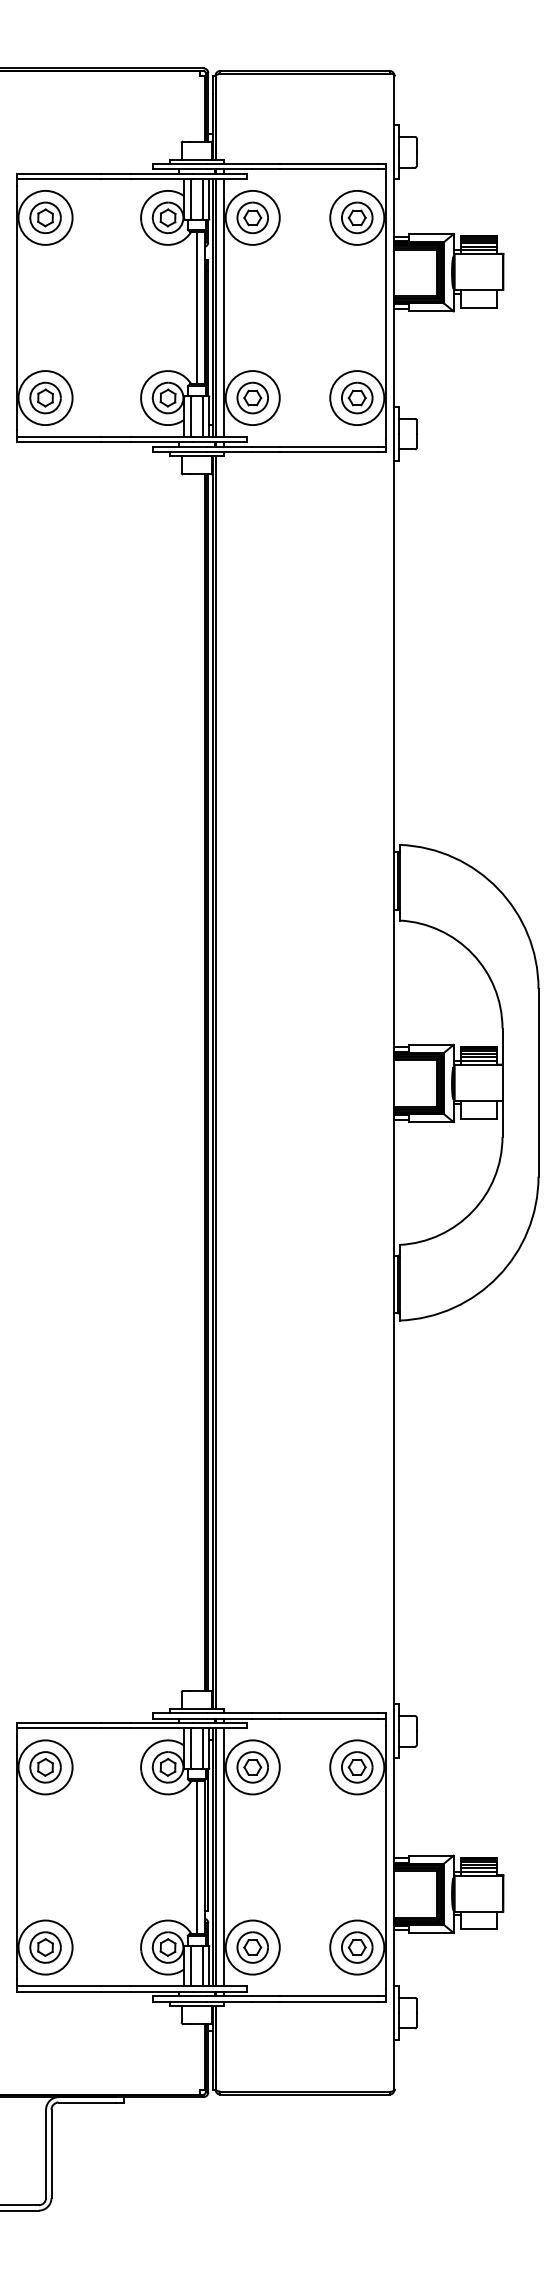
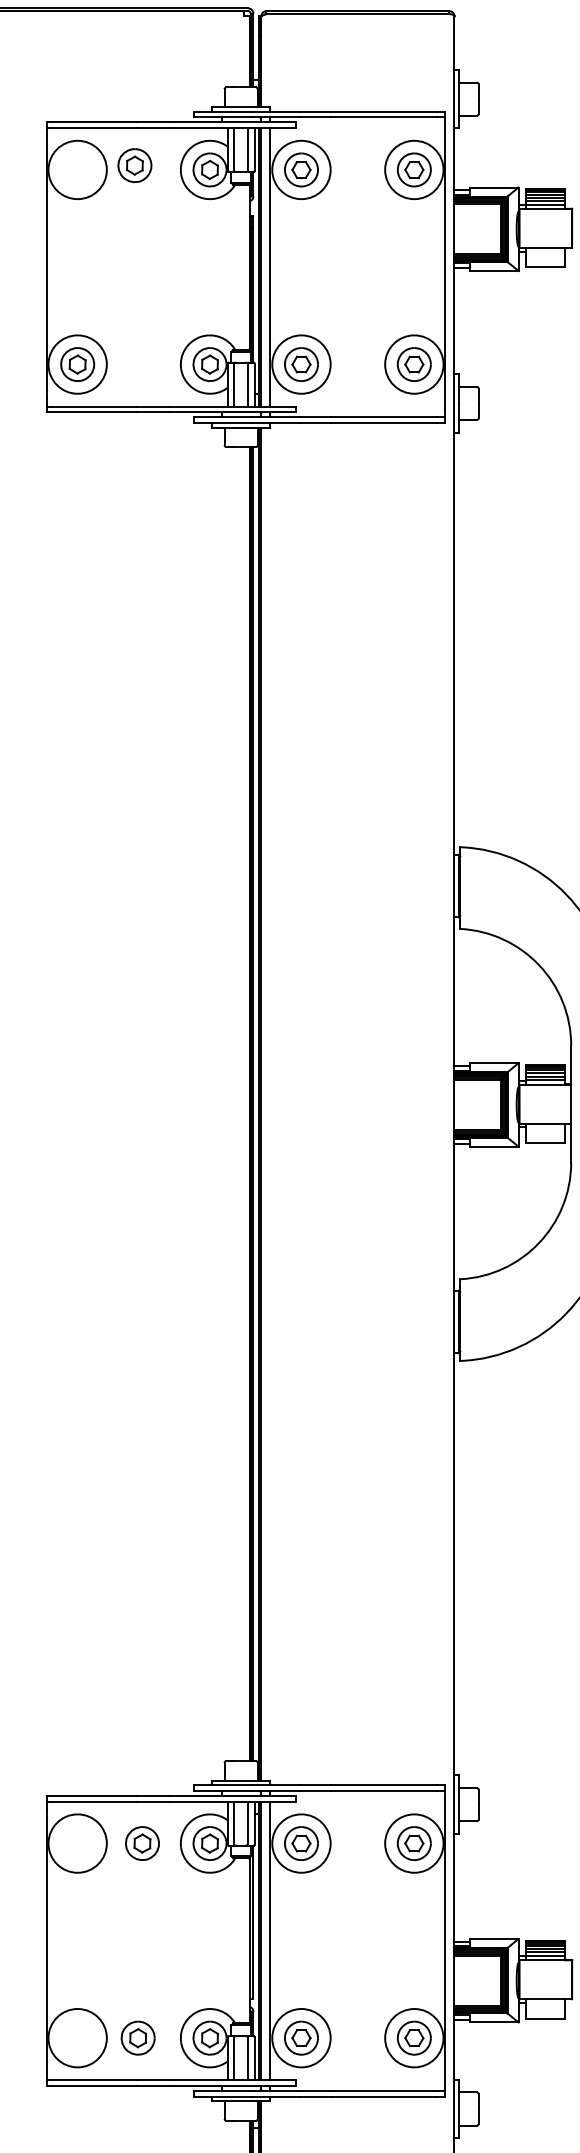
part: (45, 217) -> (134, 165), moved
line: (196, 307) -> (240, 266), removed
part: (45, 1767) -> (142, 1843), moved
line: (196, 1857) -> (240, 1940), removed
part: (45, 1947) -> (138, 2038), moved

